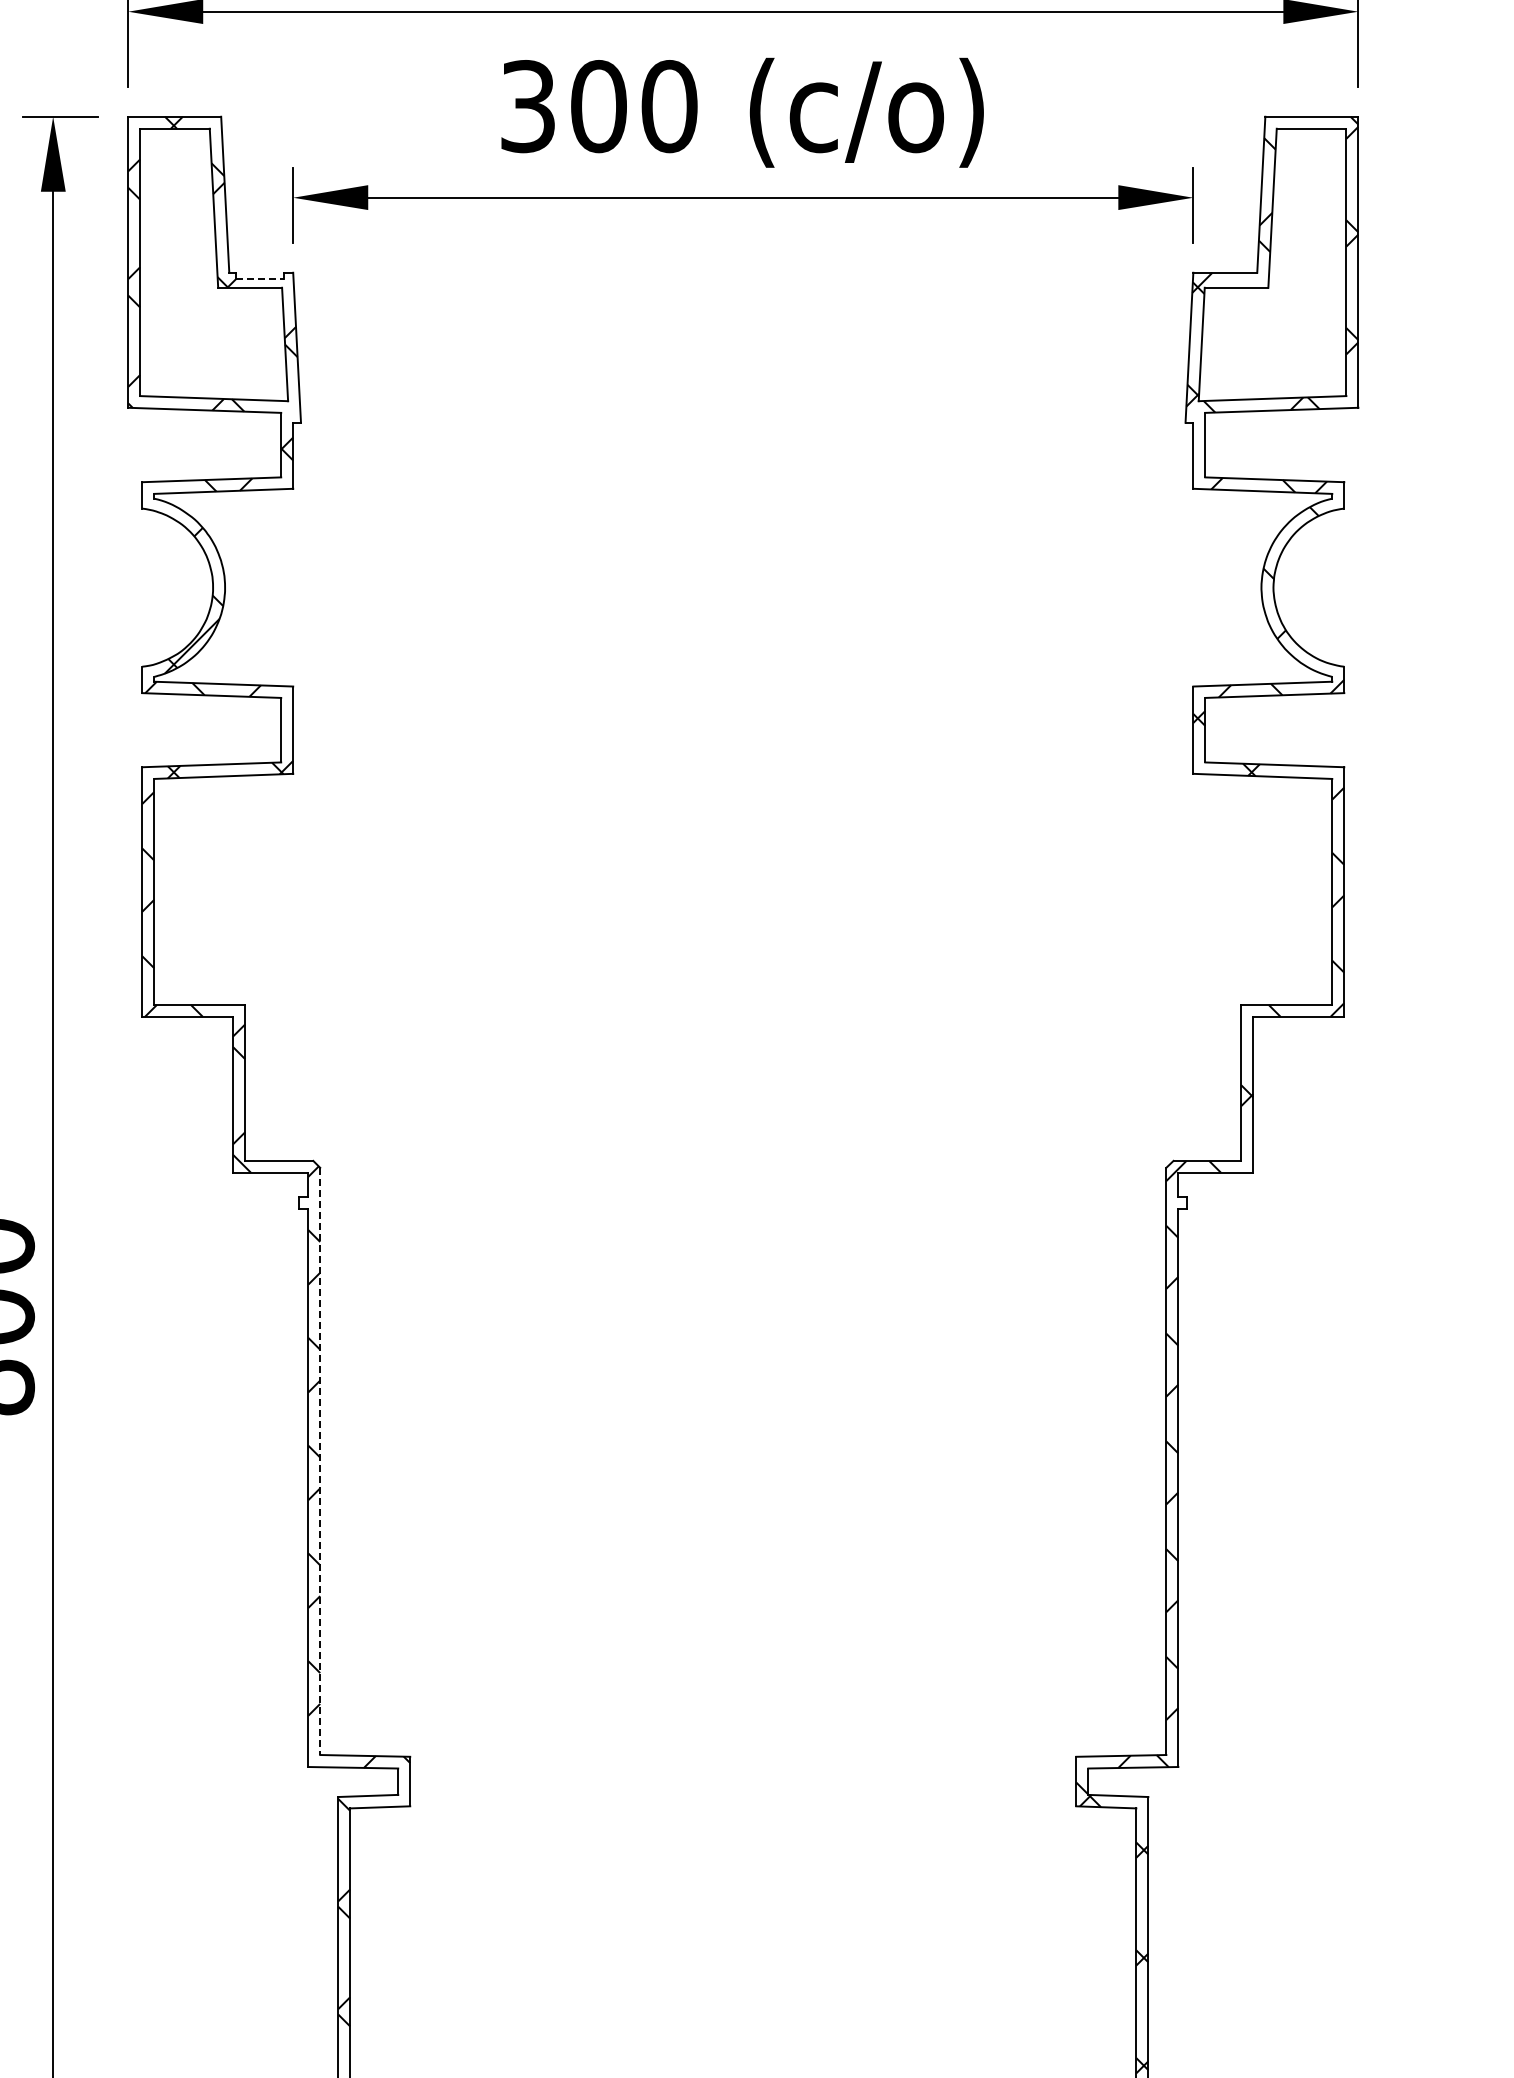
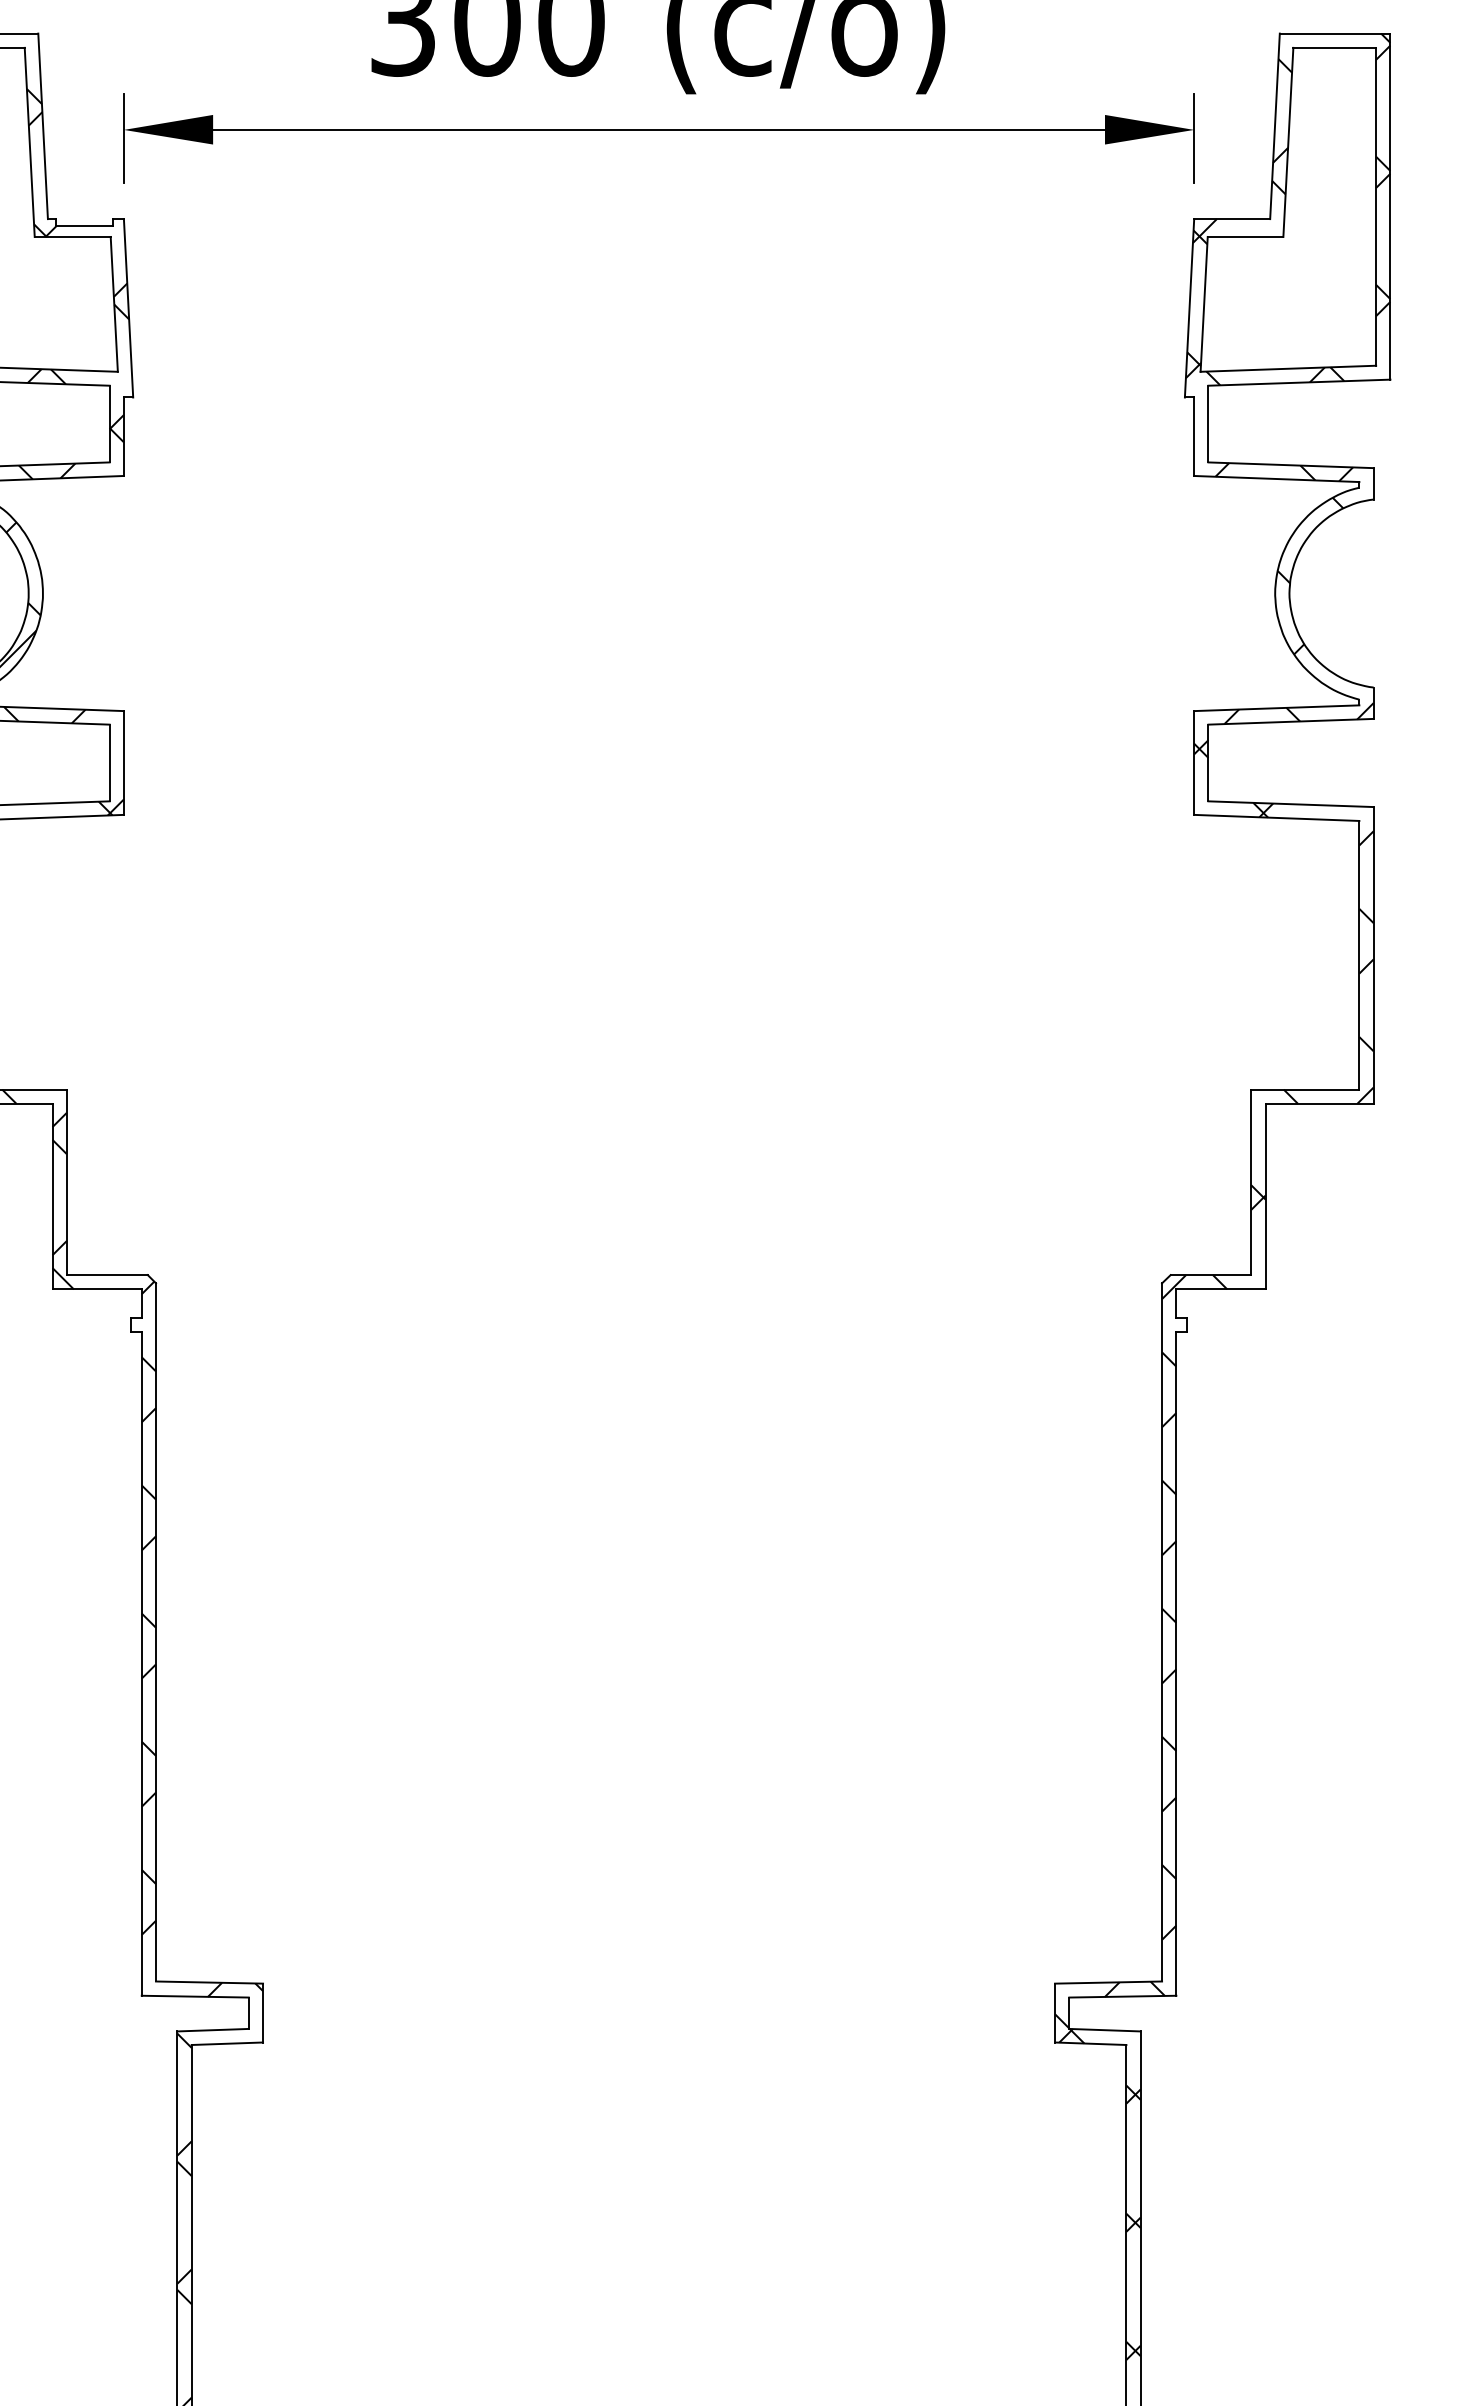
line: (260, 278) -> (85, 225), dashed -> solid
line: (320, 1461) -> (156, 1632), dashed -> solid

